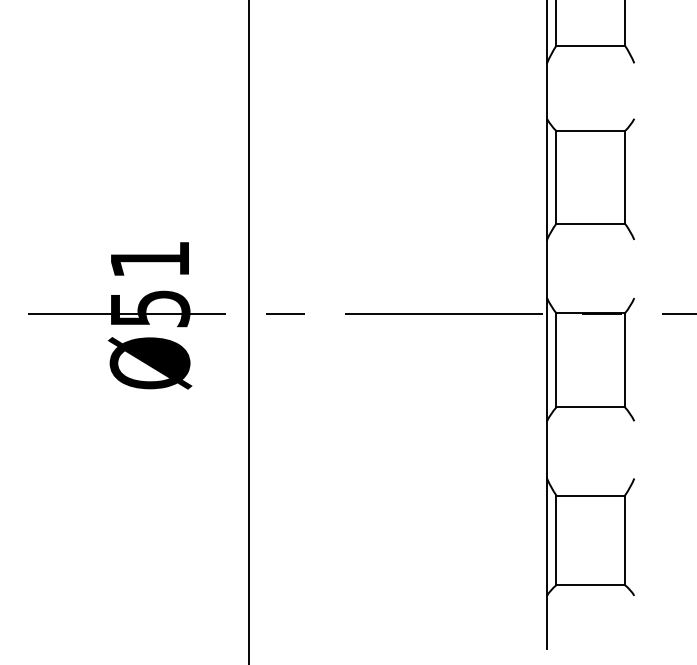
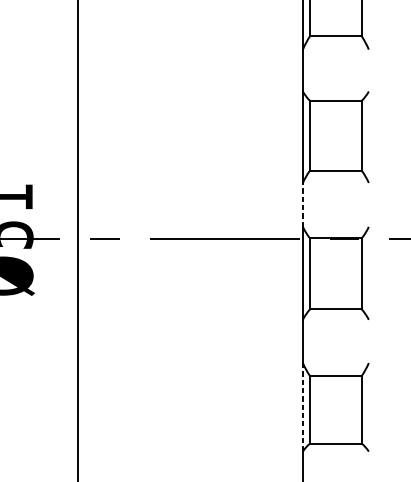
line: (547, 268) -> (303, 204), solid -> dashed
line: (547, 537) -> (303, 407), solid -> dashed

